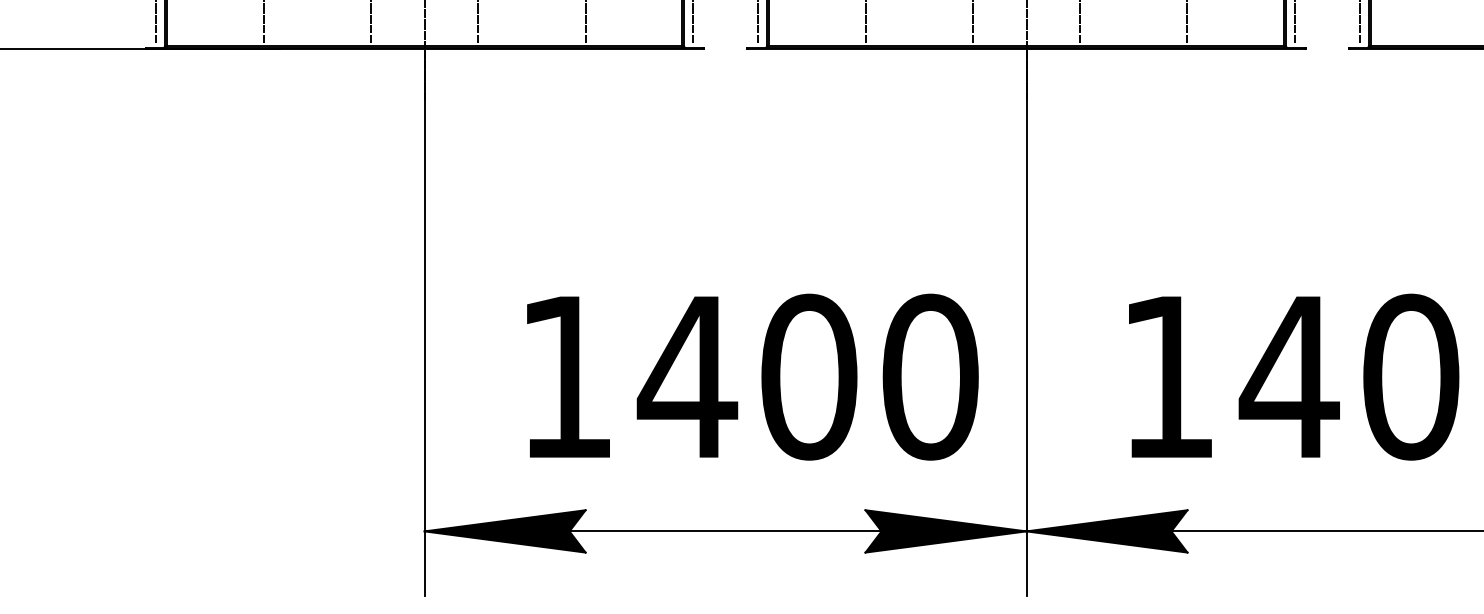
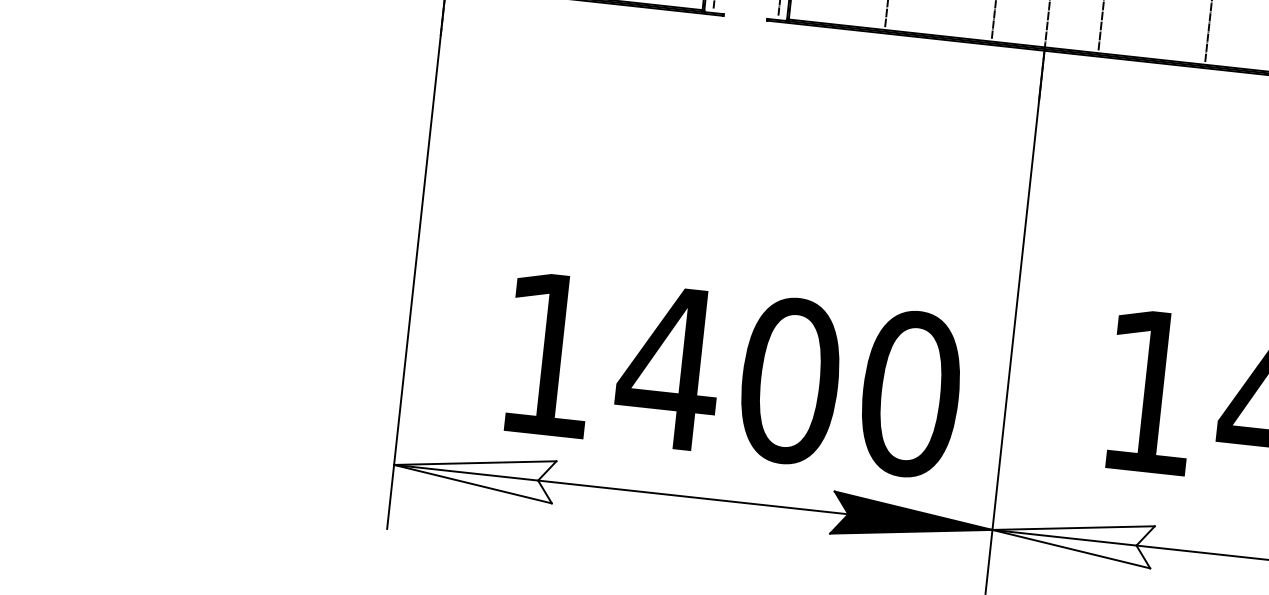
text: (752, 376) -> (733, 374), moved
fill: (504, 531) -> (473, 473), removed
fill: (1106, 531) -> (1071, 538), removed

